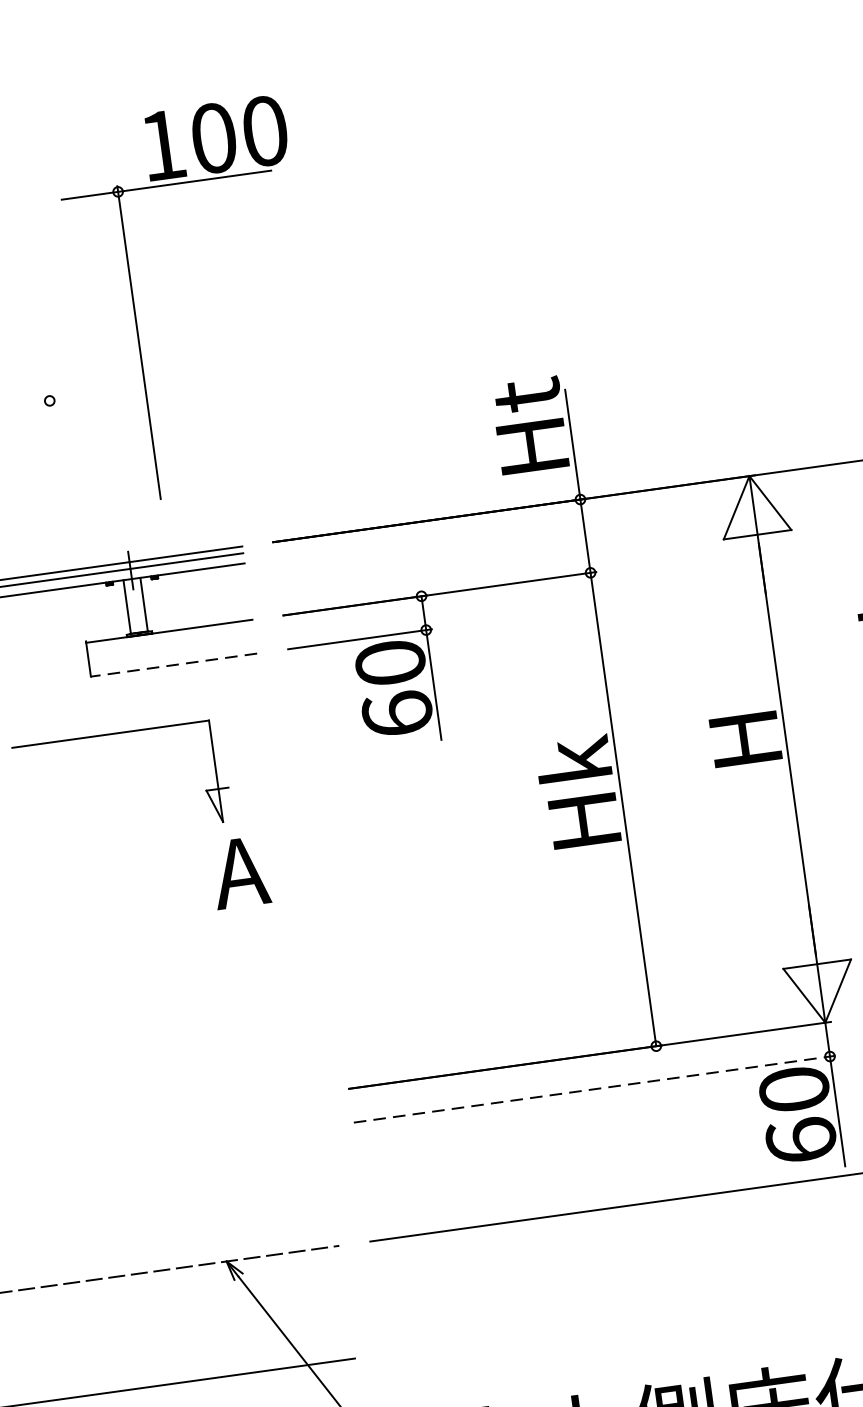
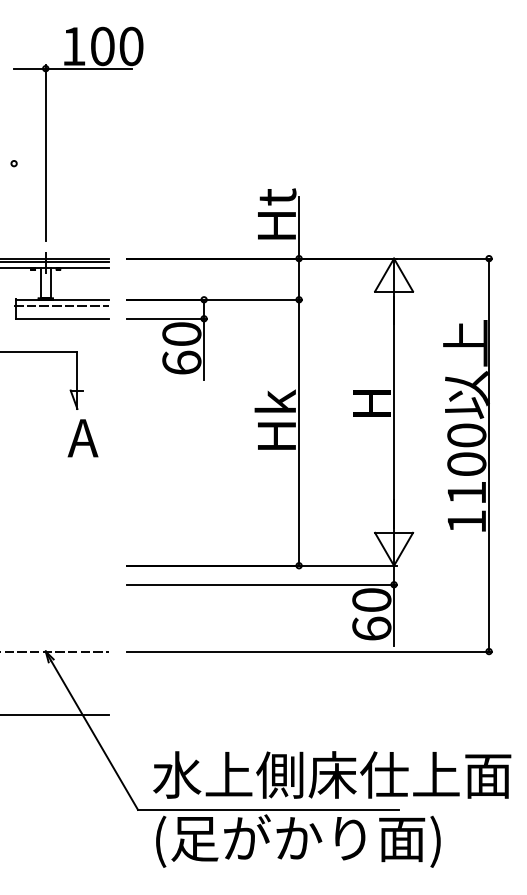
part: (135, 307) -> (46, 133), moved
line: (169, 643) -> (61, 306), added
line: (174, 664) -> (62, 318), dashed -> solid
line: (595, 1088) -> (262, 584), dashed -> solid

